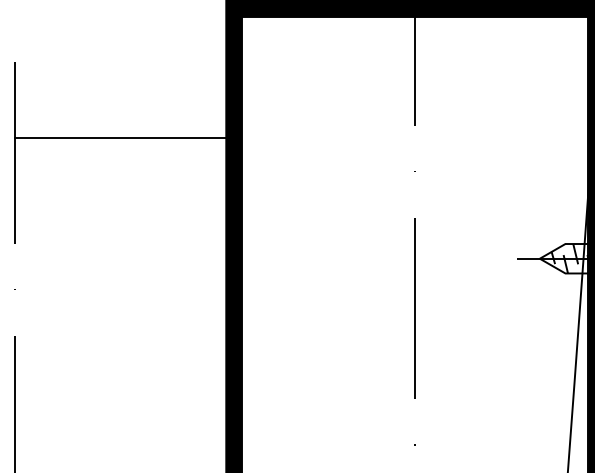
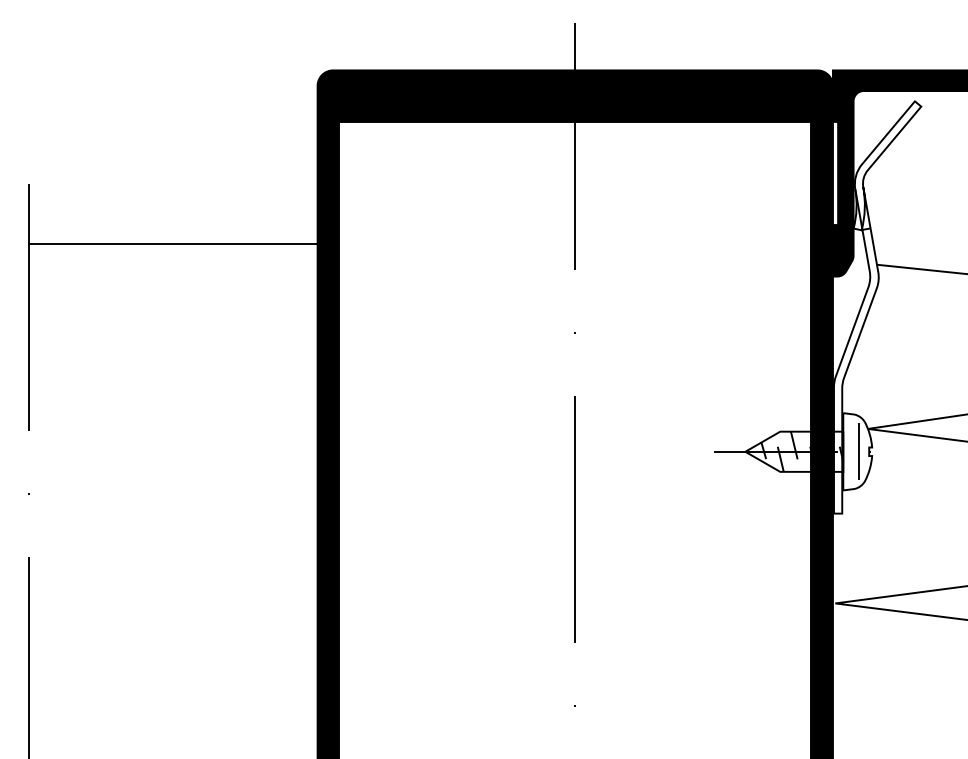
line: (120, 137) -> (173, 243), moved

